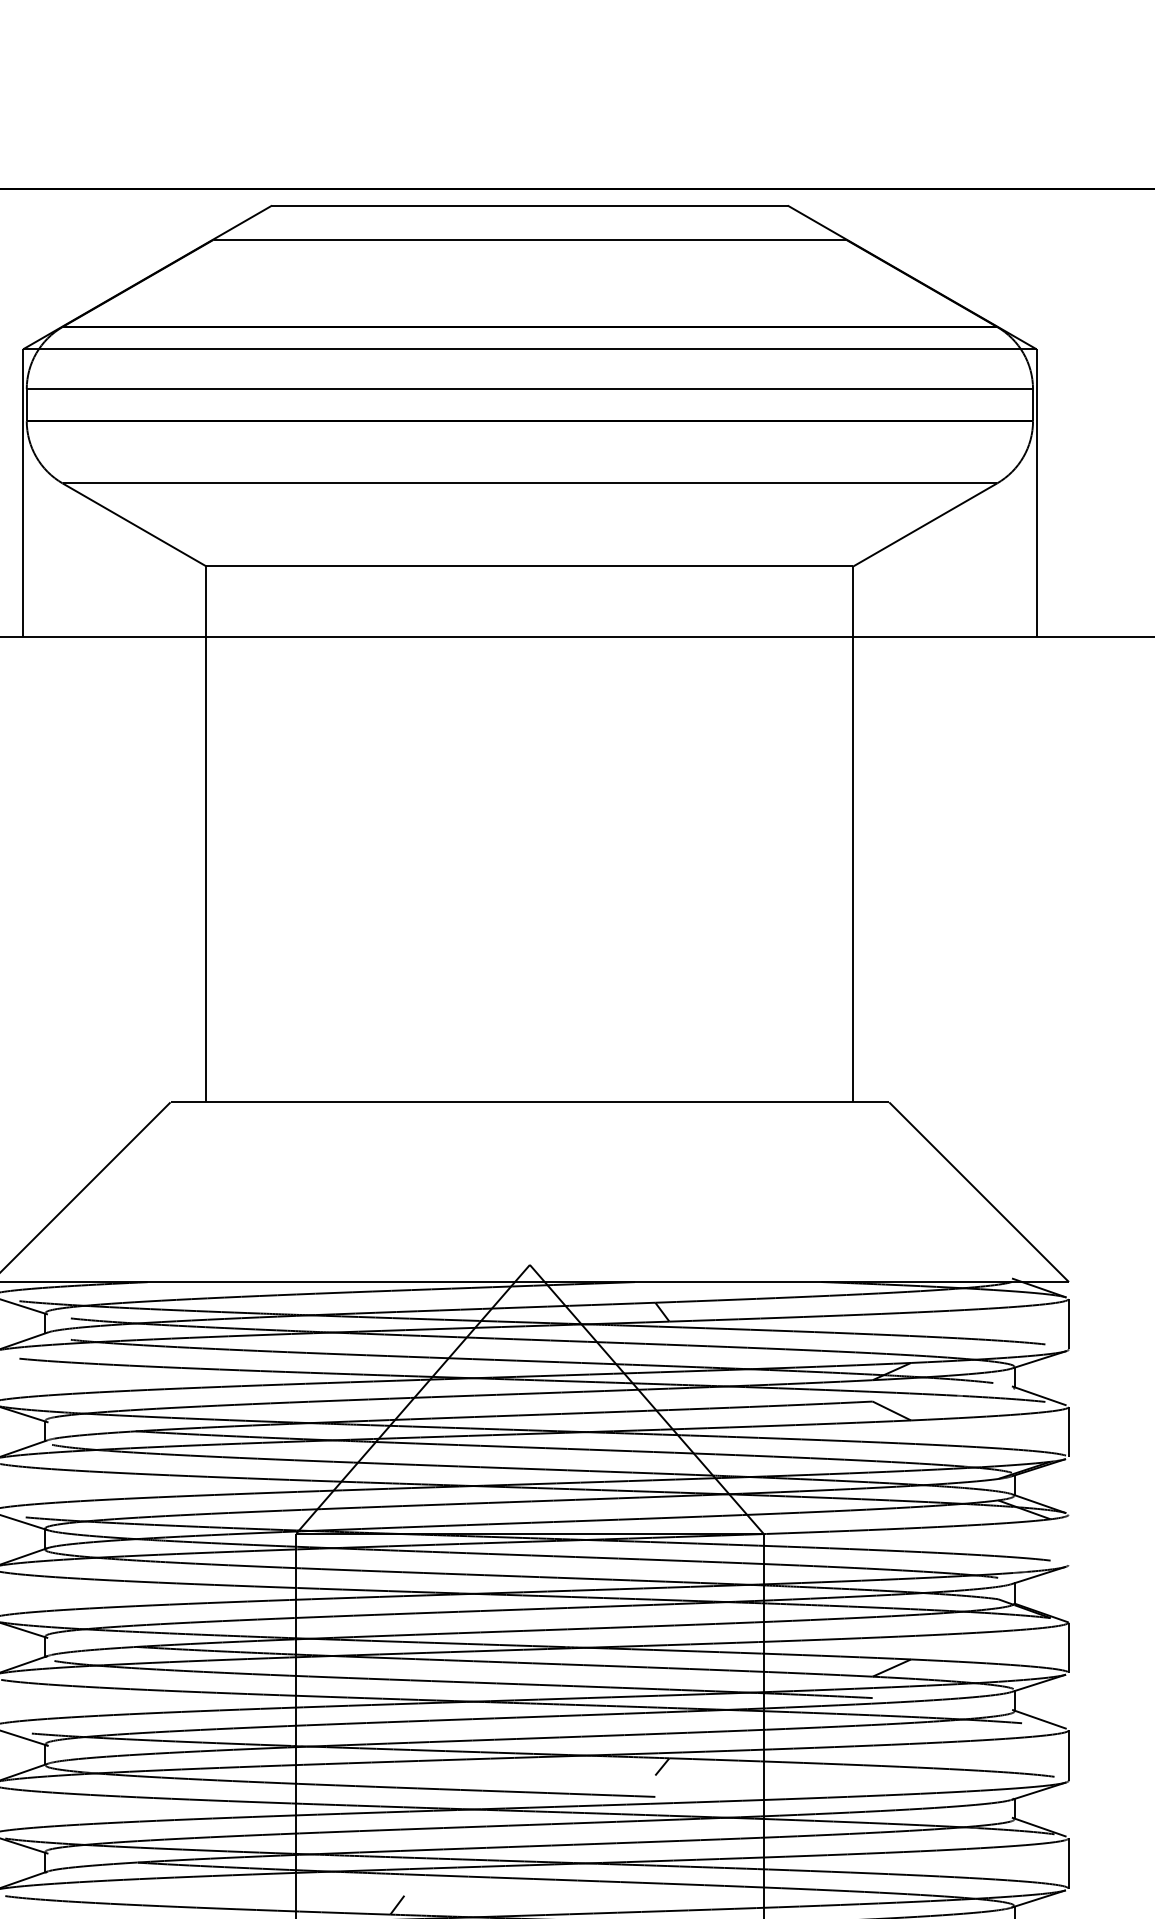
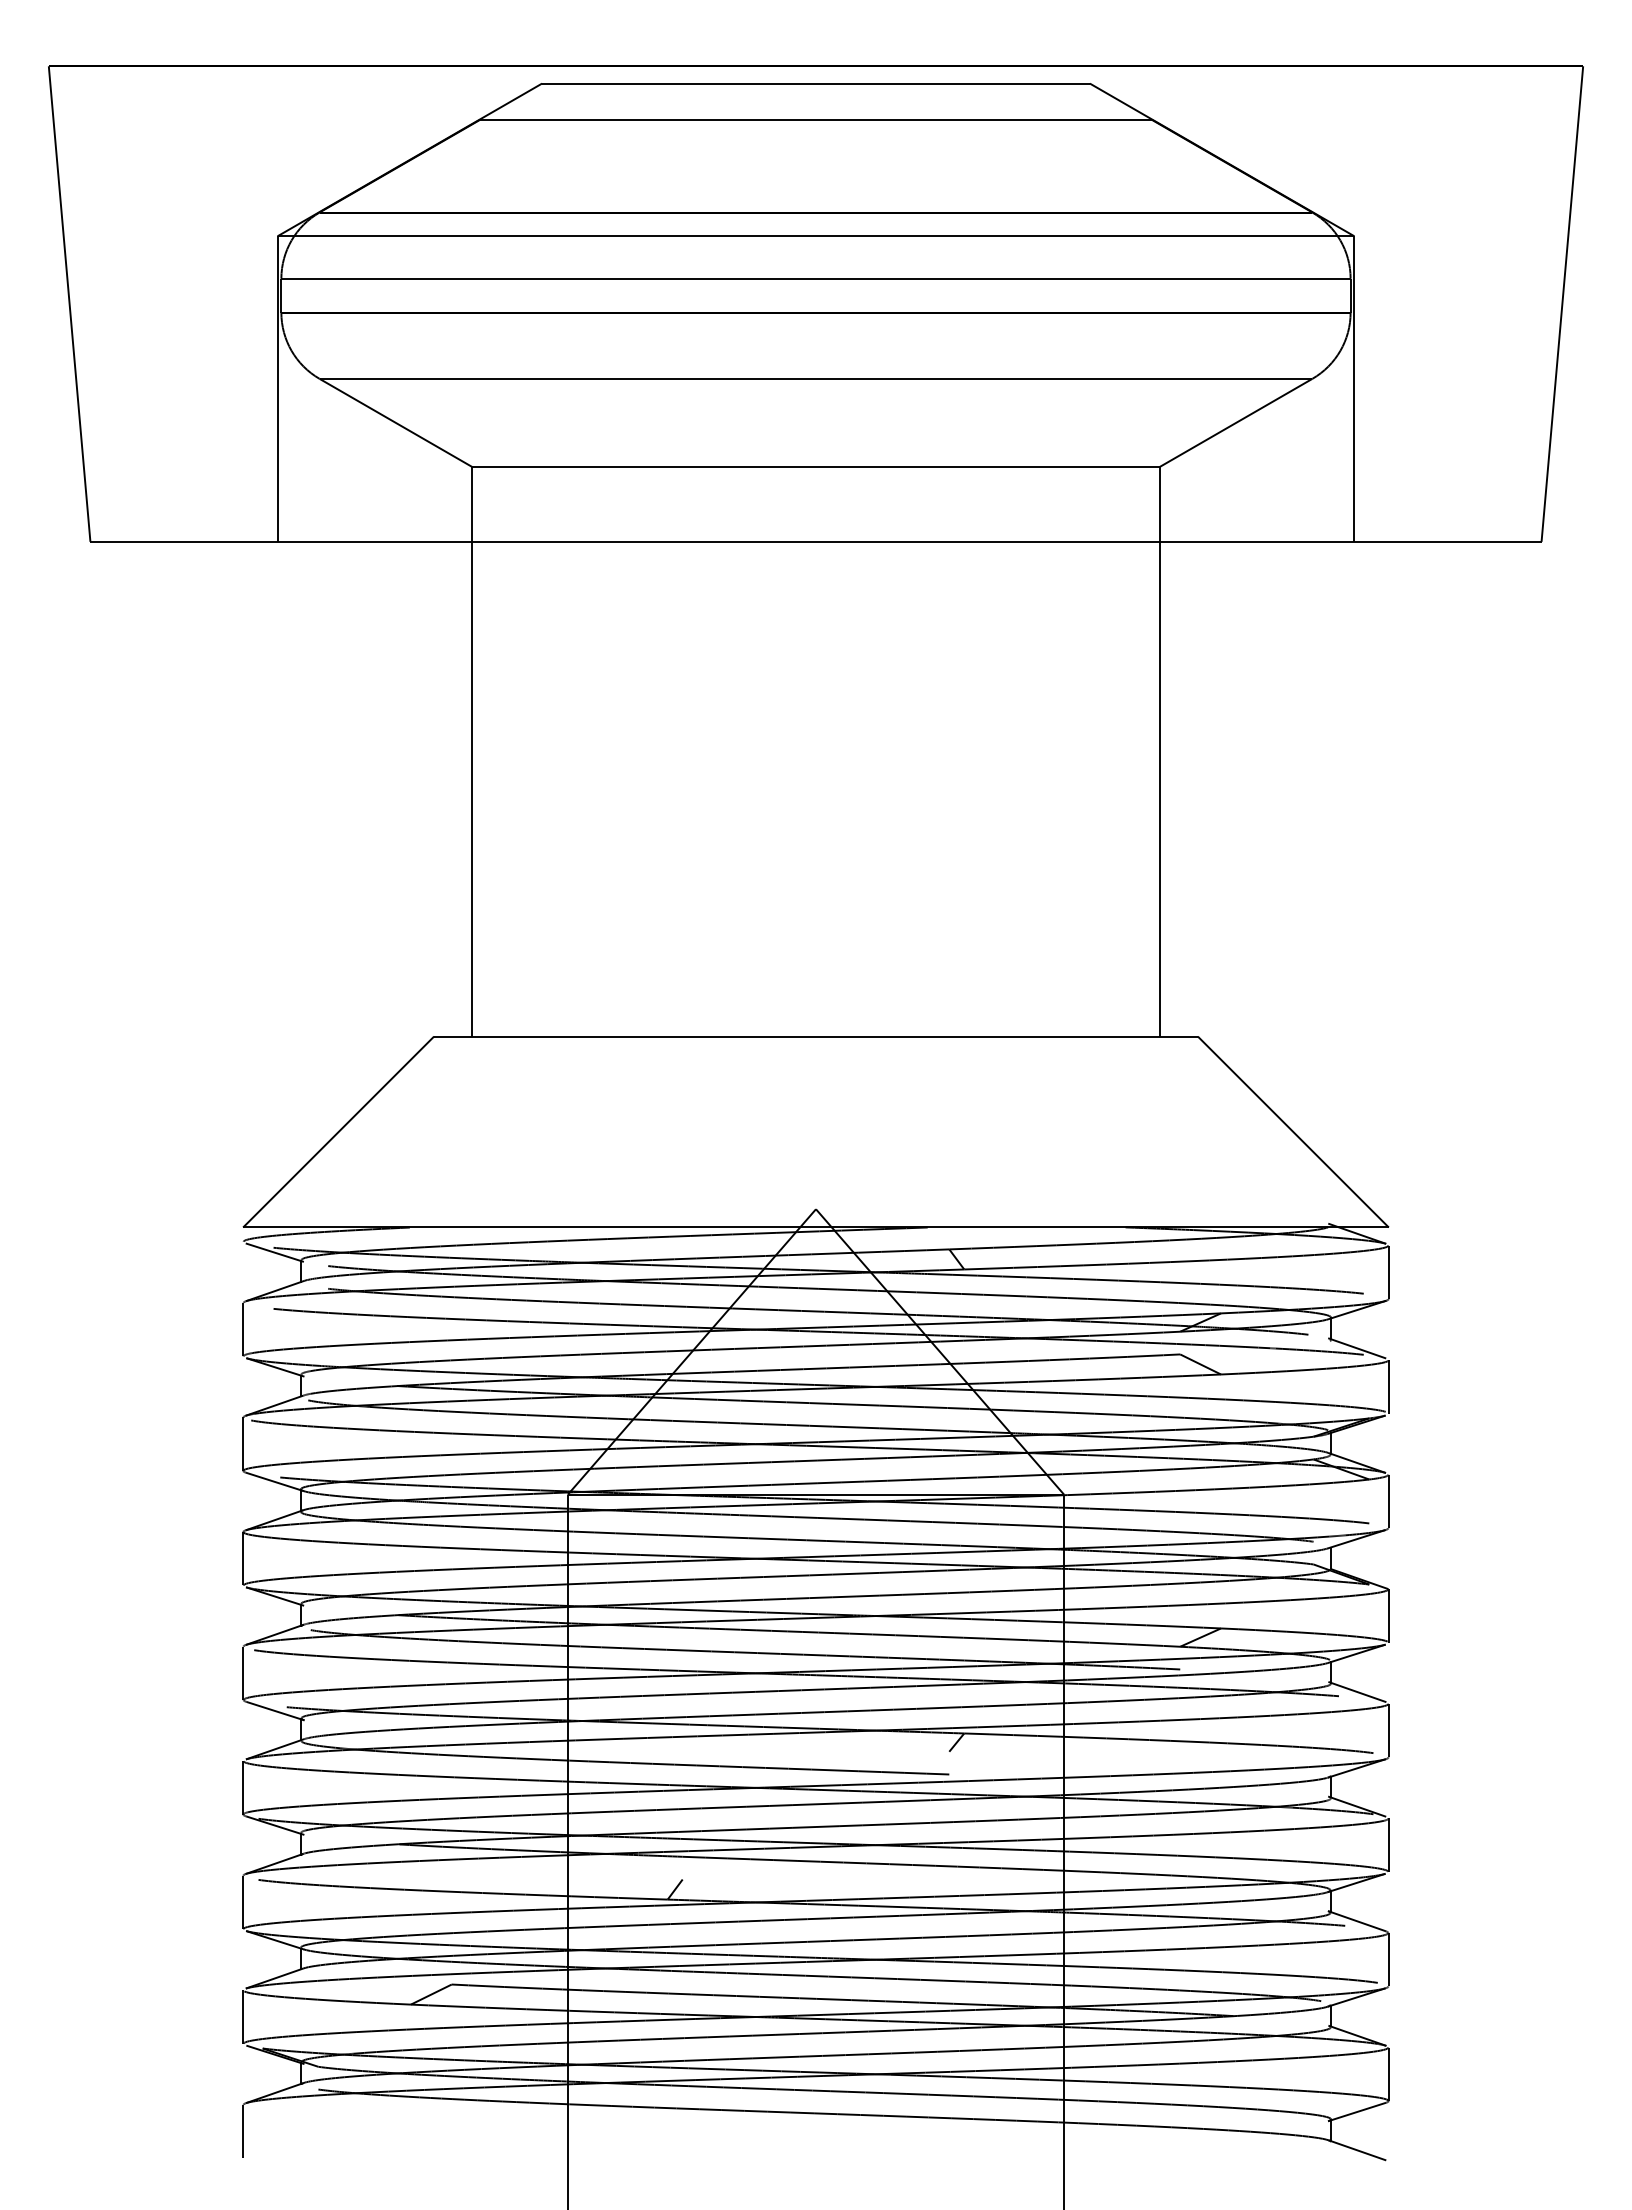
line: (1068, 1539) -> (1388, 1501), added

